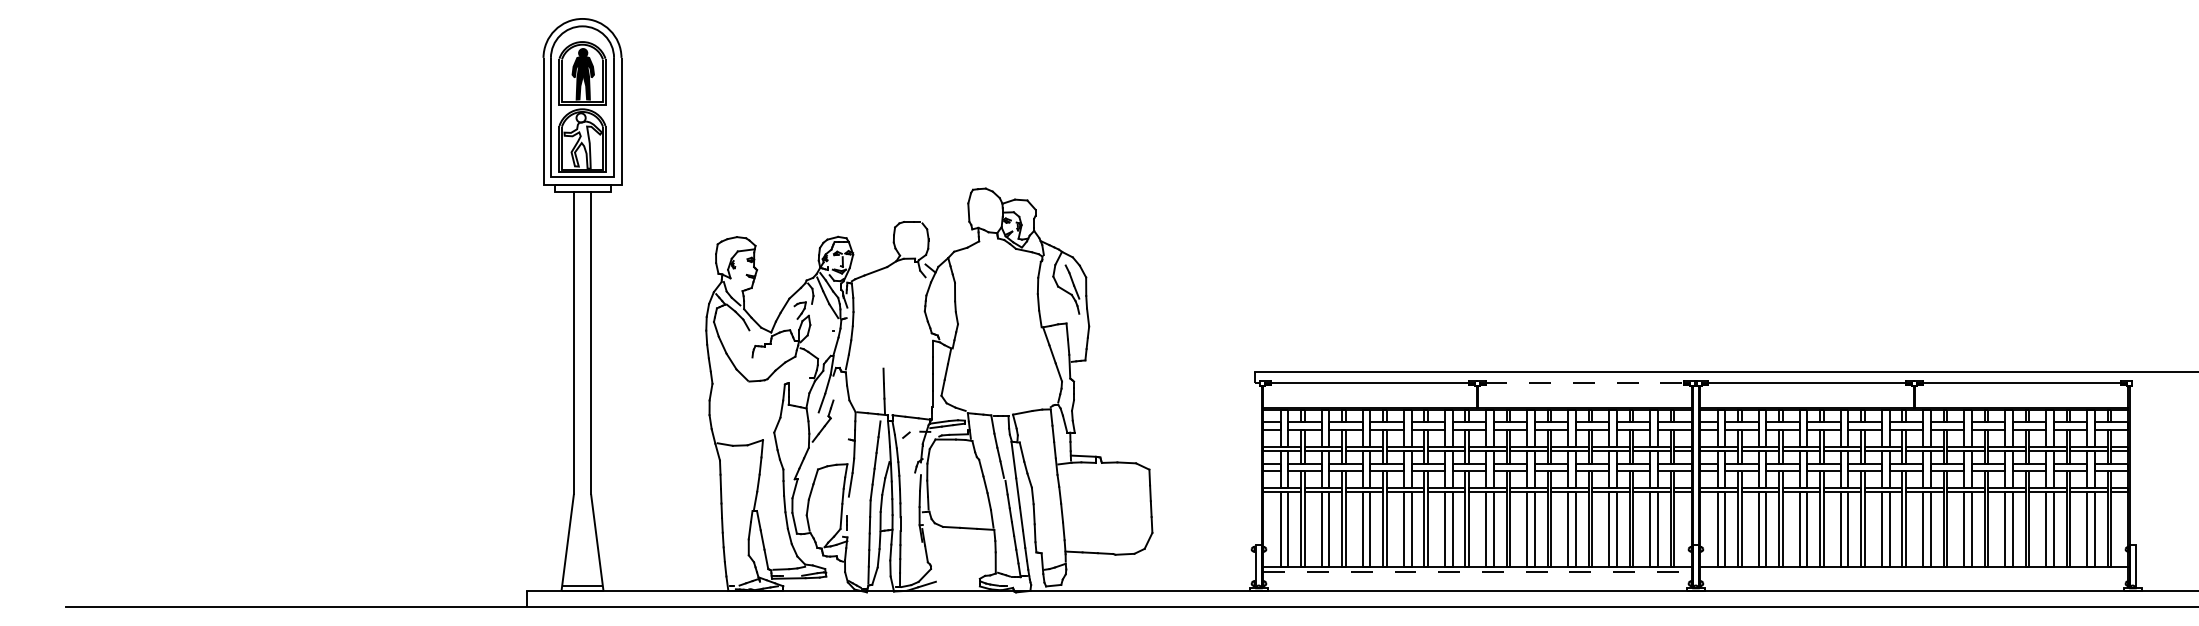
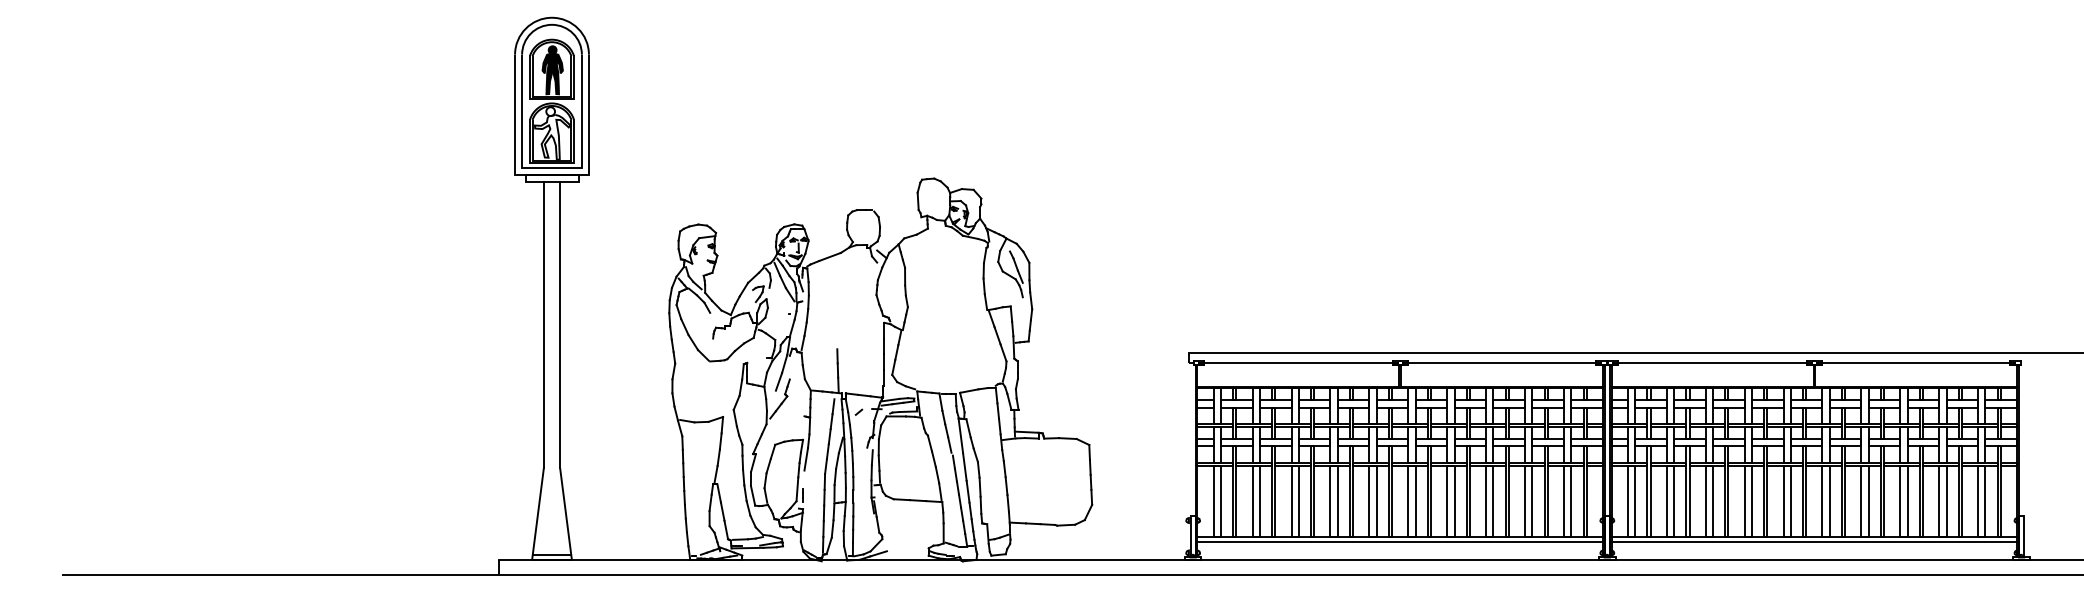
line: (1585, 383) -> (1502, 363), dashed -> solid
line: (1477, 572) -> (1400, 542), dashed -> solid
line: (1914, 572) -> (1814, 542), added

